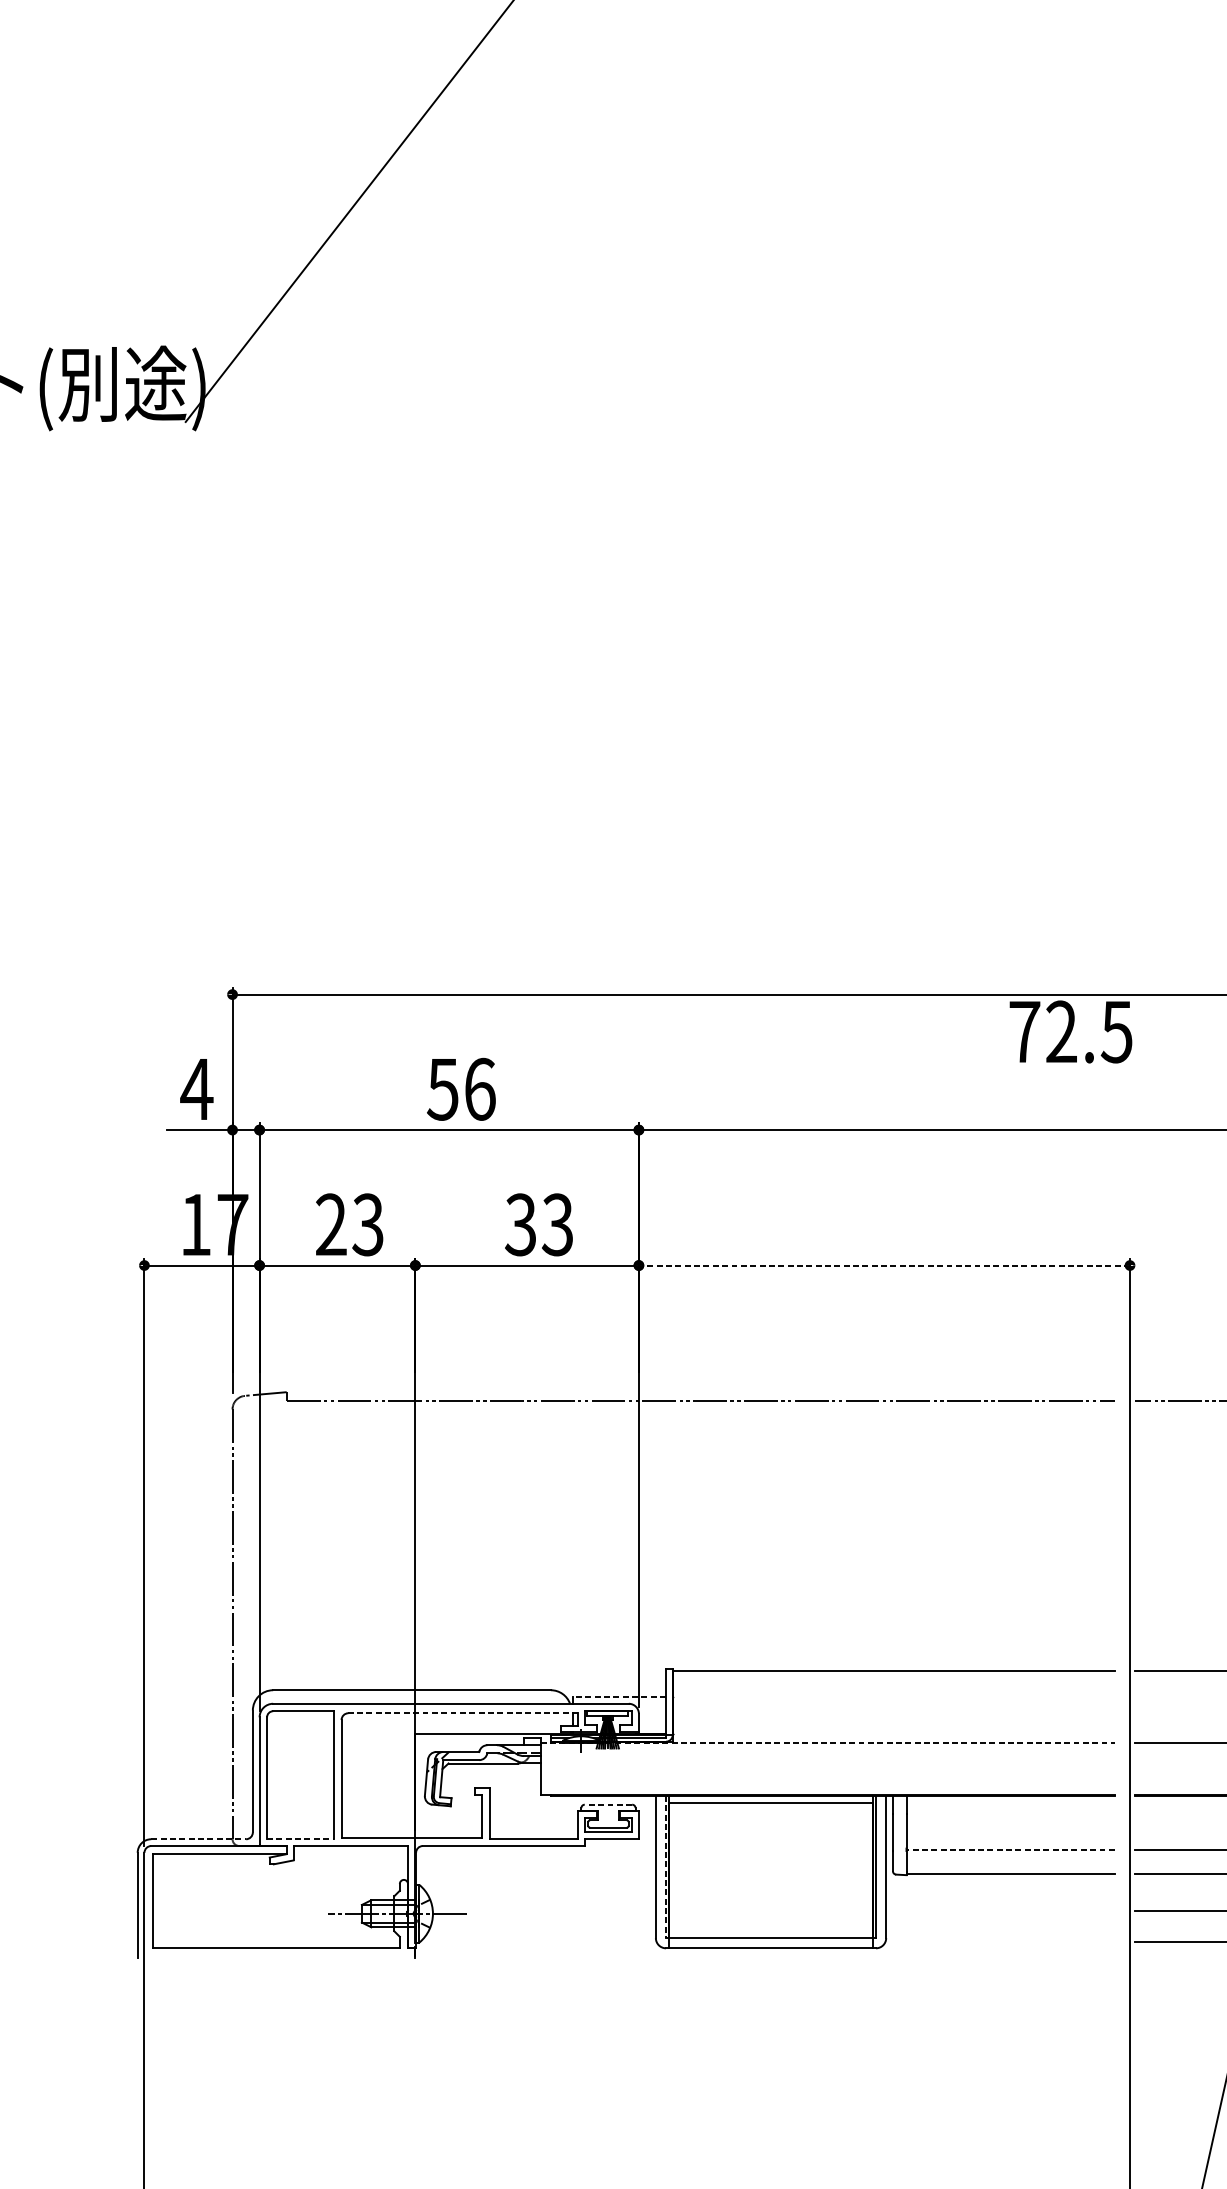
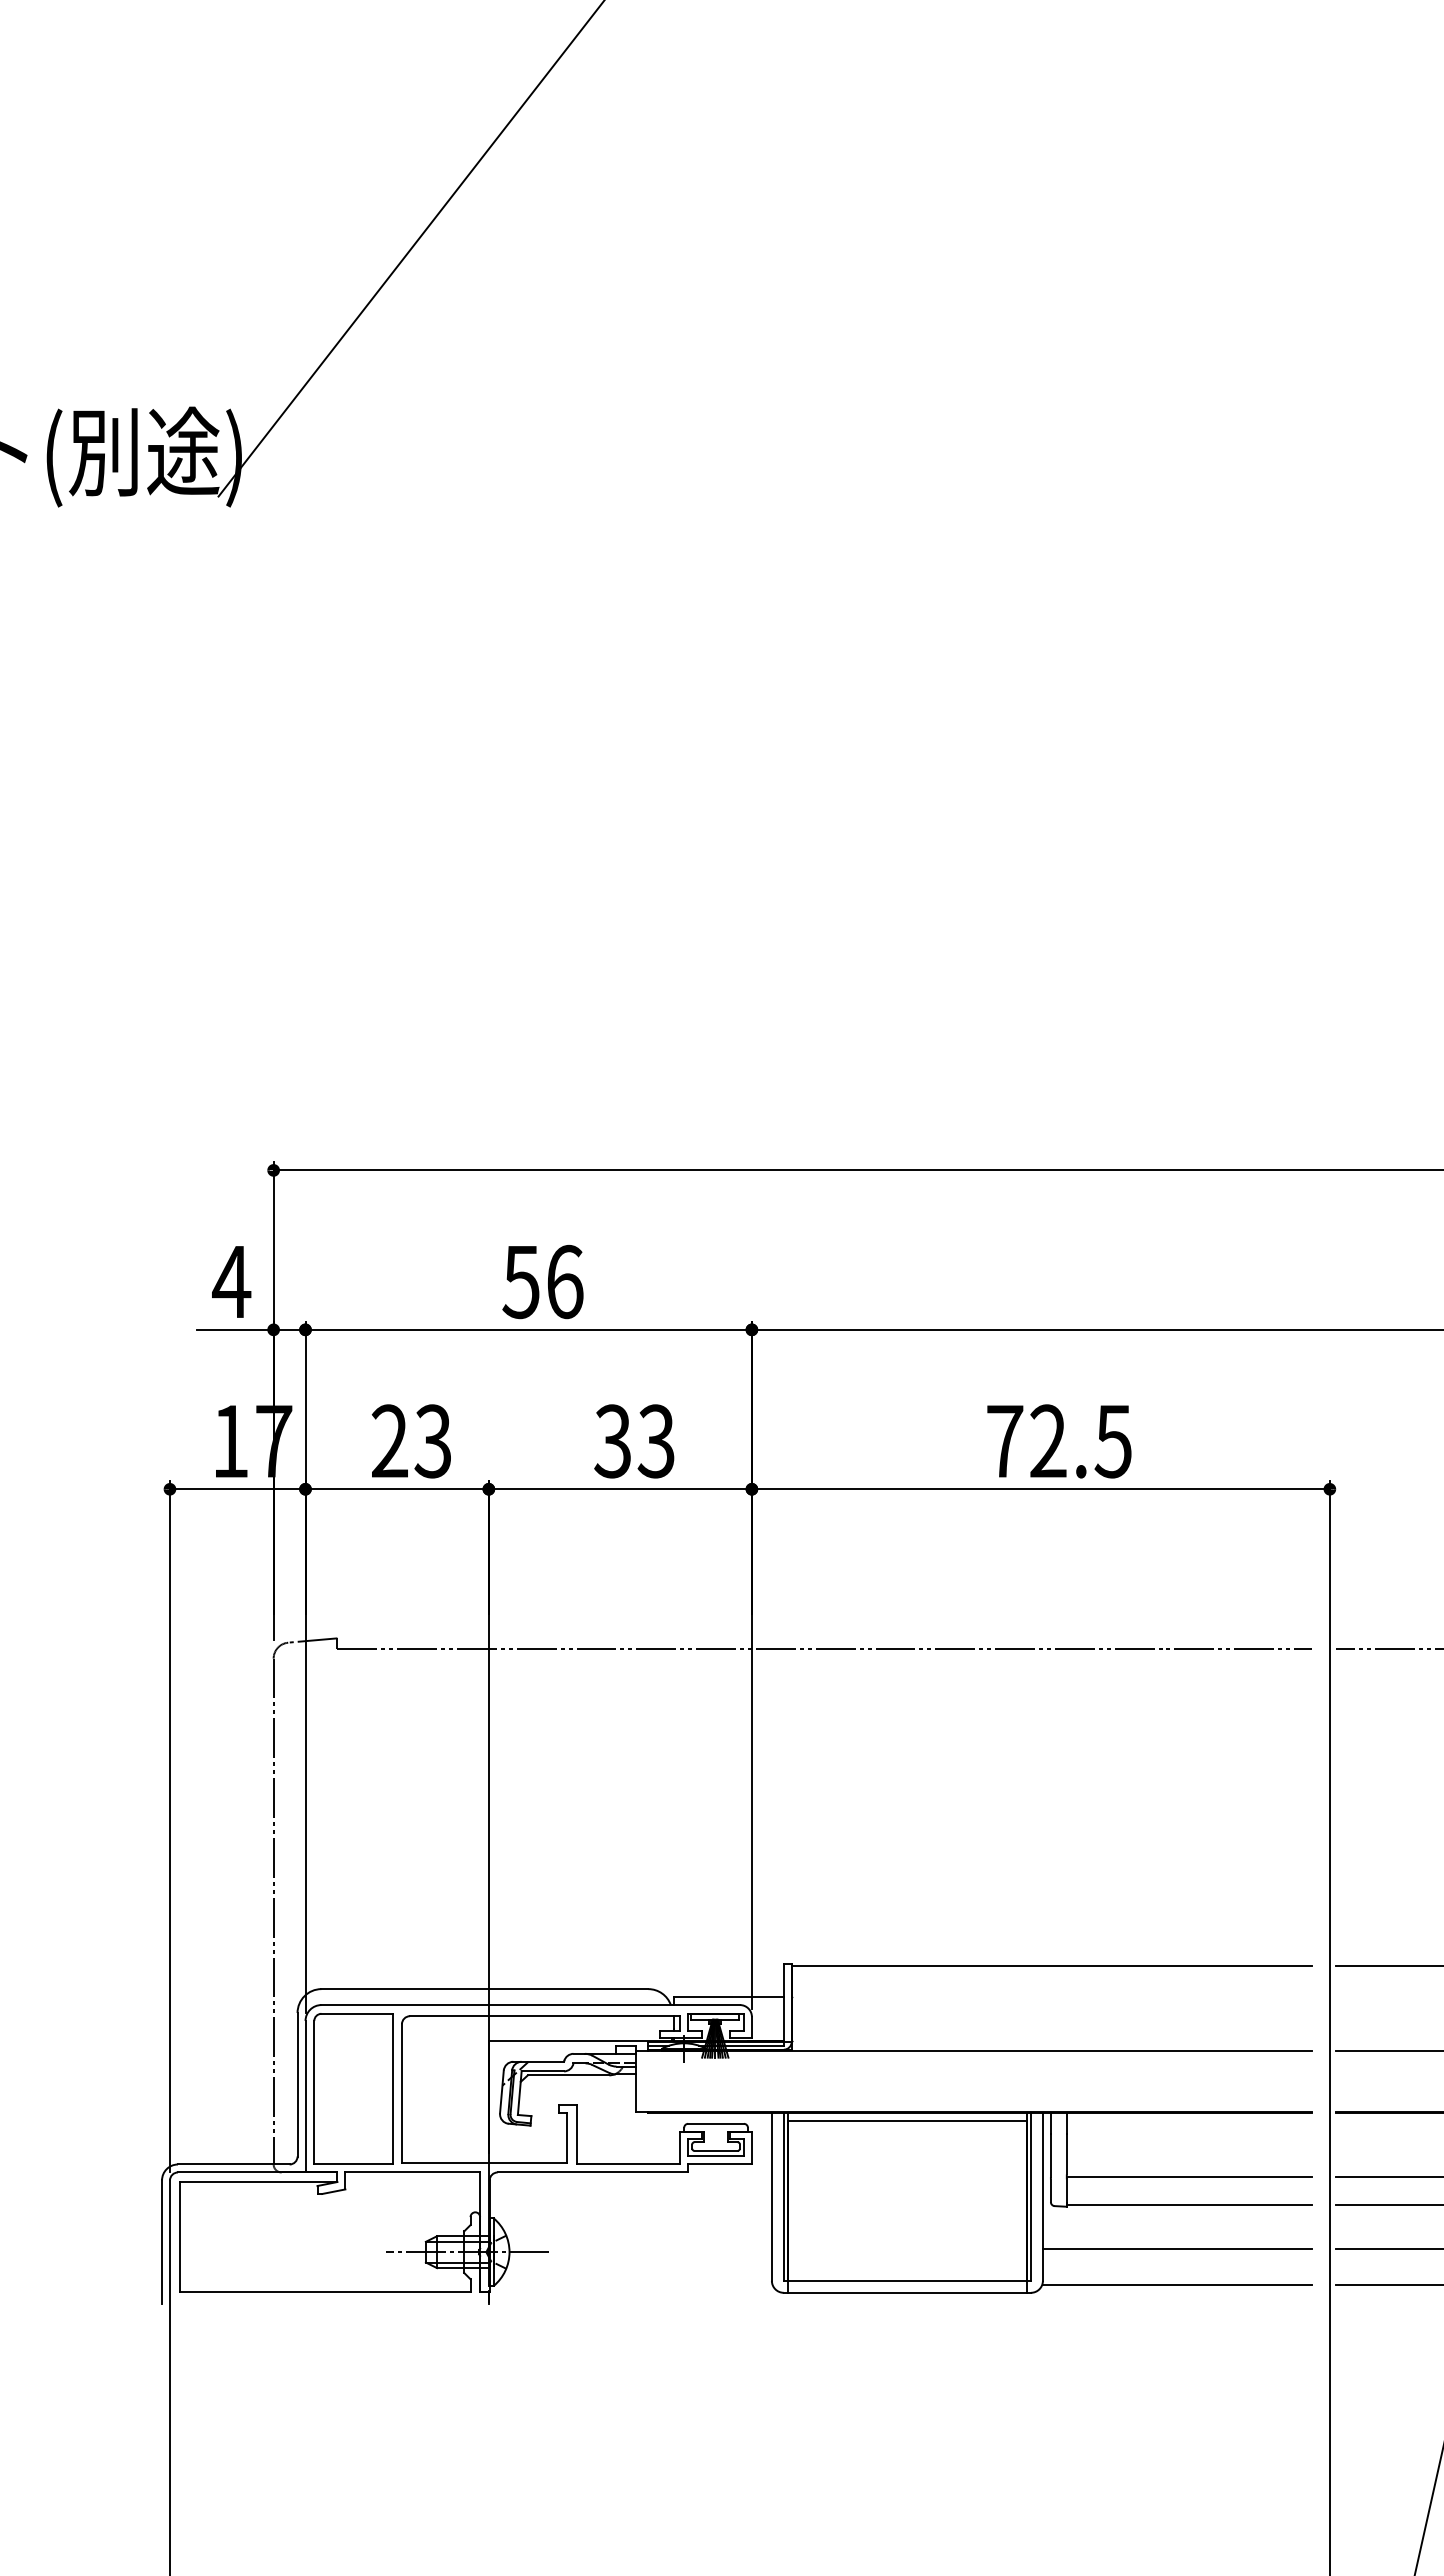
text: (1071, 1032) -> (1059, 1441), moved
line: (884, 1265) -> (1040, 1489), dashed -> solid
line: (619, 1697) -> (728, 1997), dashed -> solid
line: (462, 1713) -> (544, 2016), dashed -> solid
line: (828, 1743) -> (974, 2051), dashed -> solid
line: (608, 1804) -> (716, 2123), dashed -> solid
line: (301, 1838) -> (354, 2163), dashed -> solid
line: (198, 1839) -> (233, 2164), dashed -> solid
line: (1010, 1850) -> (1189, 2177), dashed -> solid
line: (665, 1867) -> (783, 2197), dashed -> solid
line: (999, 1910) -> (1176, 2248), added
line: (999, 1941) -> (1176, 2284), added

